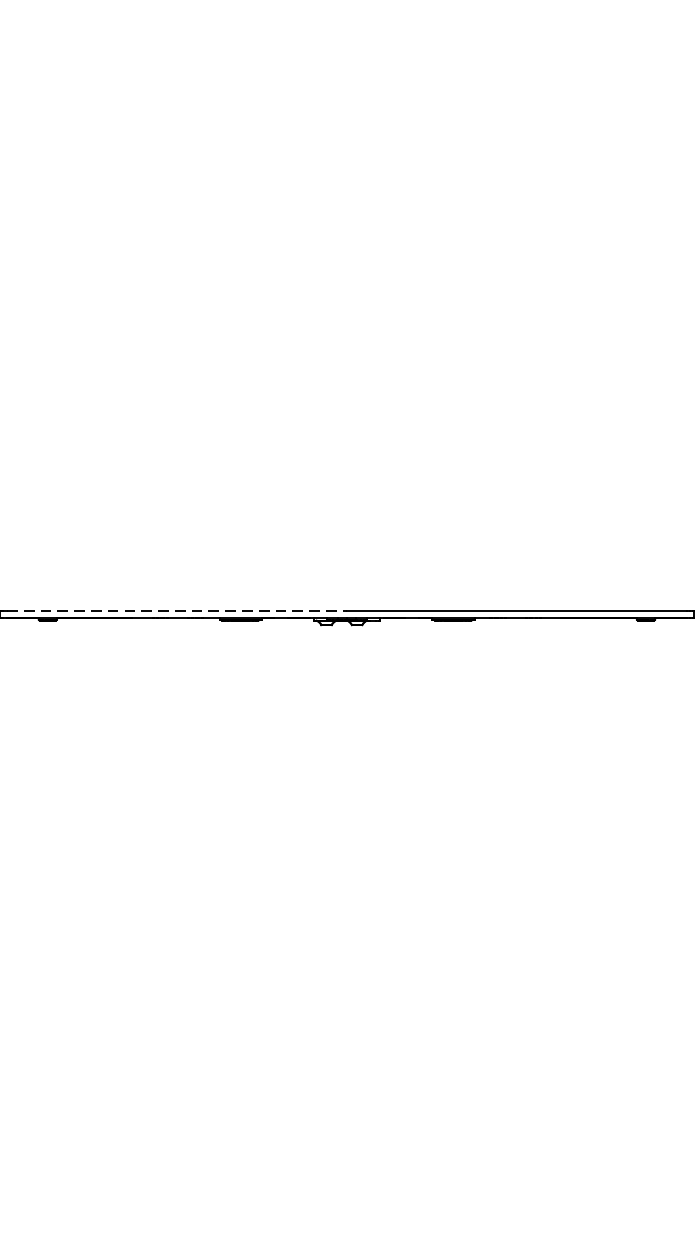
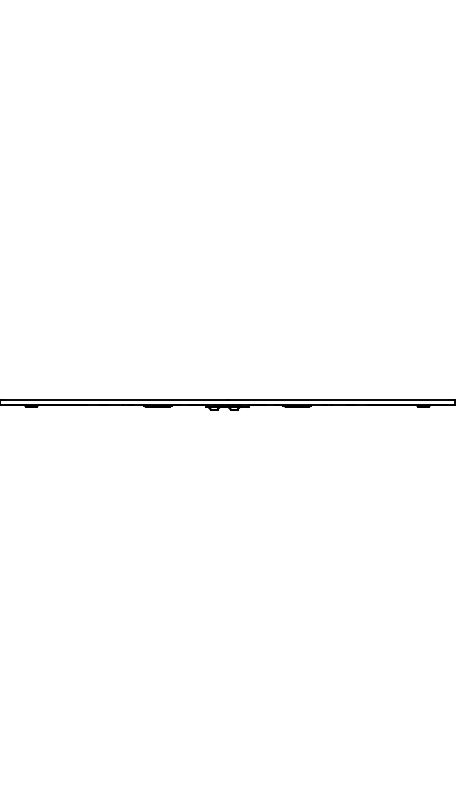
line: (177, 611) -> (116, 400), dashed -> solid

